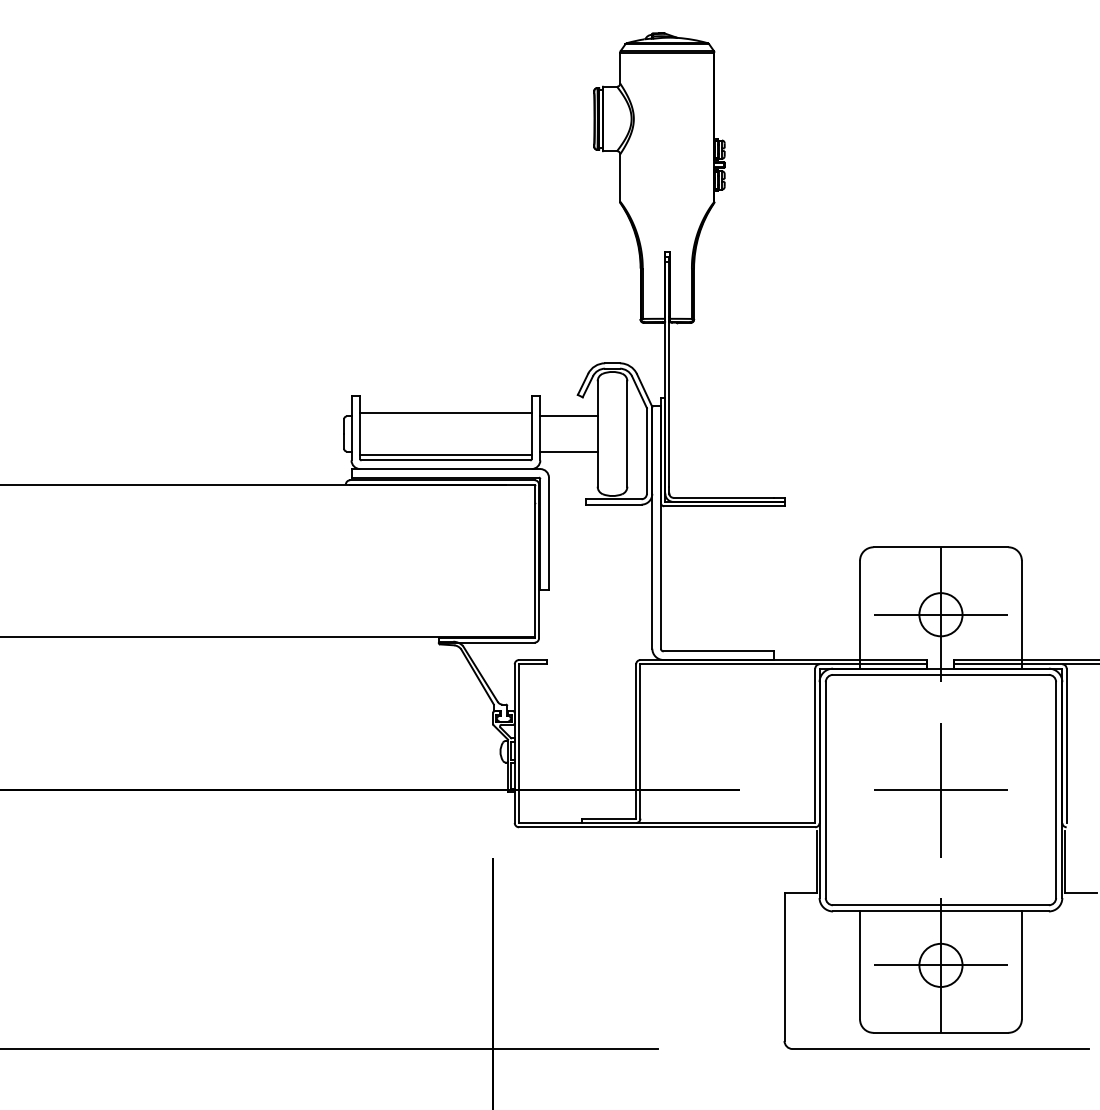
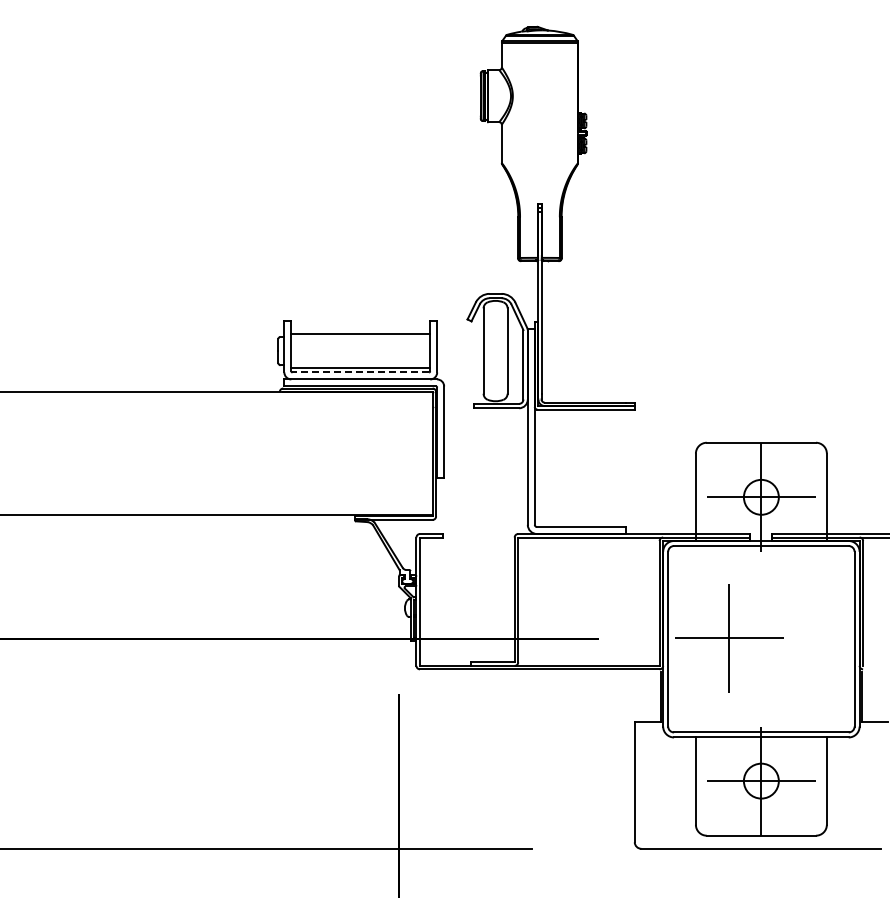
line: (569, 415) -> (460, 336), removed
line: (569, 451) -> (460, 365), removed
line: (445, 460) -> (360, 372), solid -> dashed
part: (941, 790) -> (729, 638), moved

